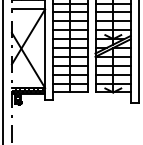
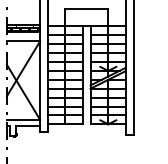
hatch: (28, 95) -> (23, 127), removed

